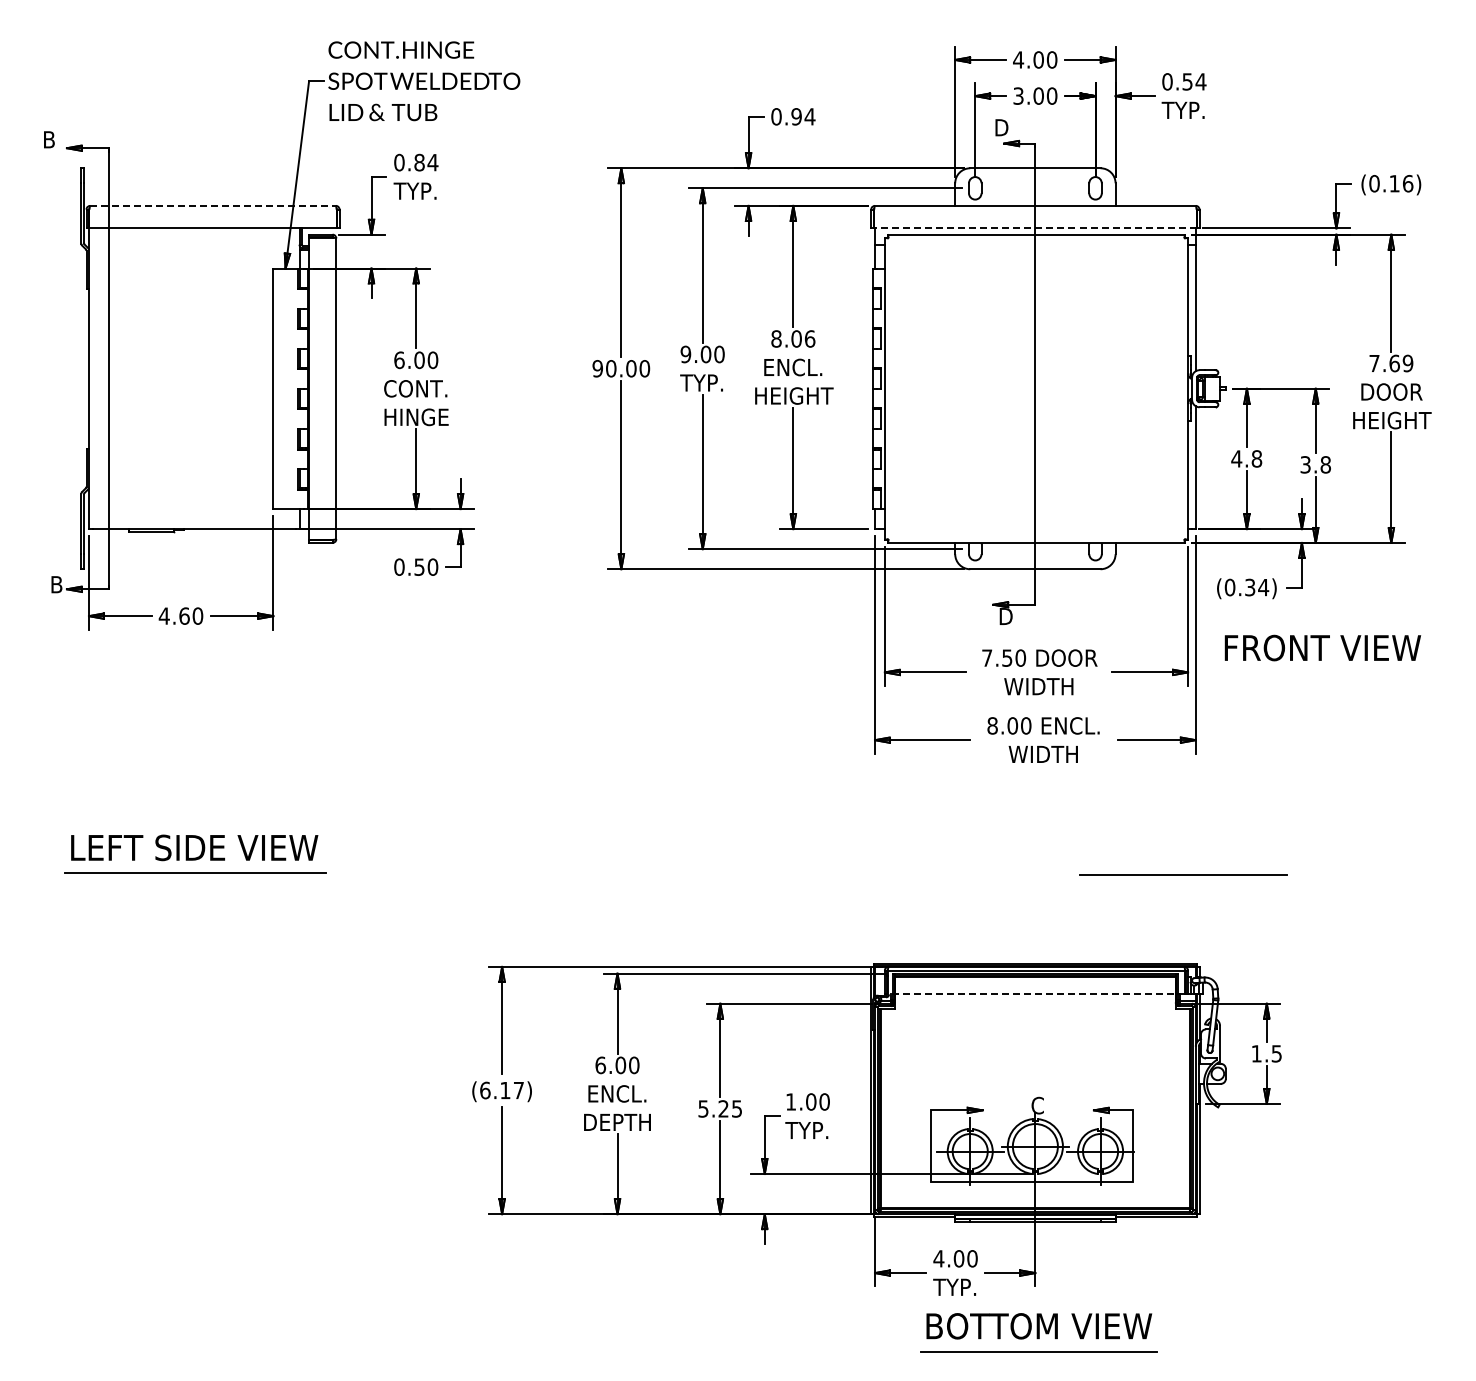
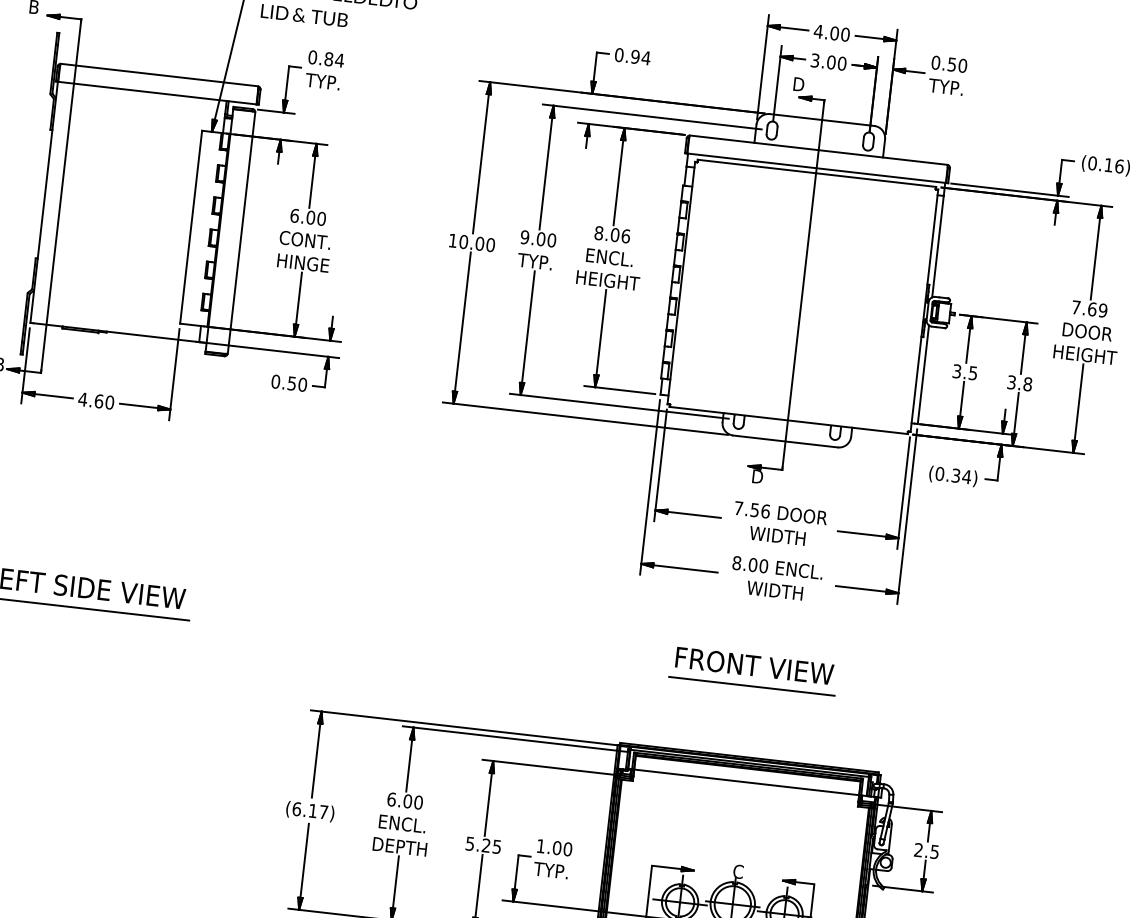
text: (1200, 81) -> (962, 65), 0.54 -> 0.50
line: (213, 205) -> (159, 74), dashed -> solid
line: (1034, 228) -> (815, 168), dashed -> solid
text: (597, 368) -> (452, 240), 90.00 -> 10.00
text: (1246, 458) -> (964, 371), 4.8 -> 3.5
text: (1322, 647) -> (754, 665), moved
text: (1020, 657) -> (765, 510), 7.50 -> 7.56
line: (1183, 874) -> (752, 685), moved
line: (1036, 994) -> (747, 782), dashed -> solid
text: (1256, 1053) -> (918, 849), 1.5 -> 2.5

